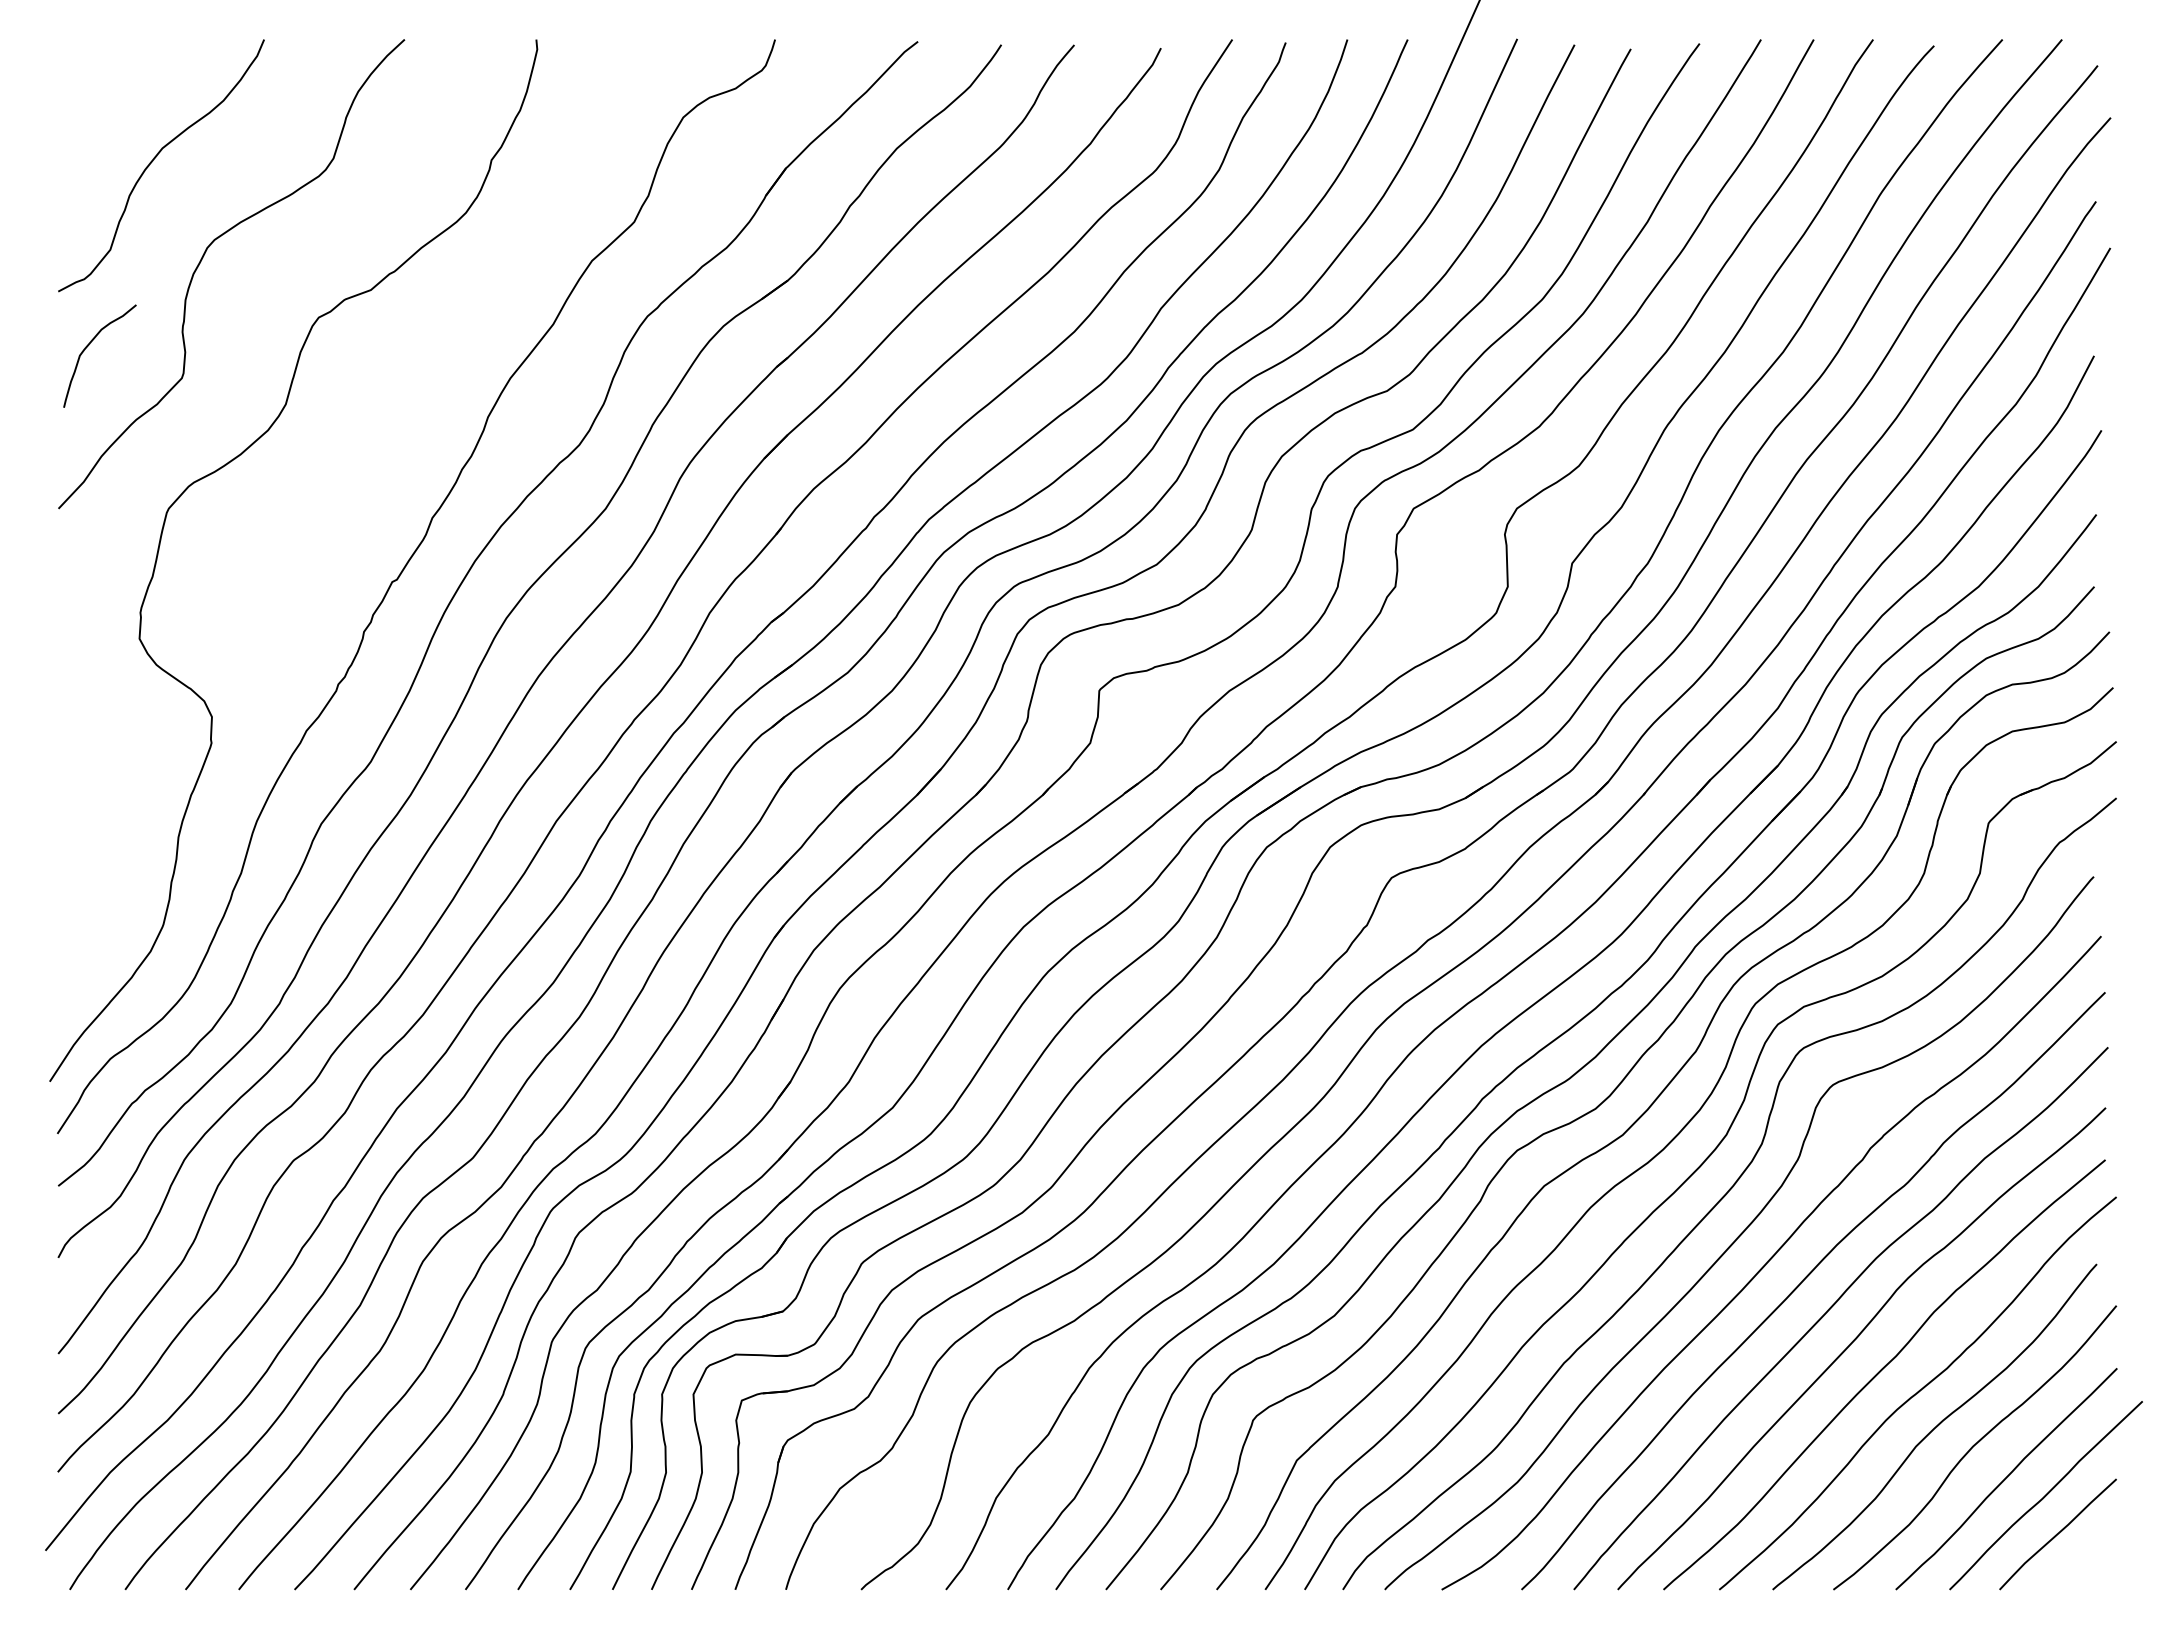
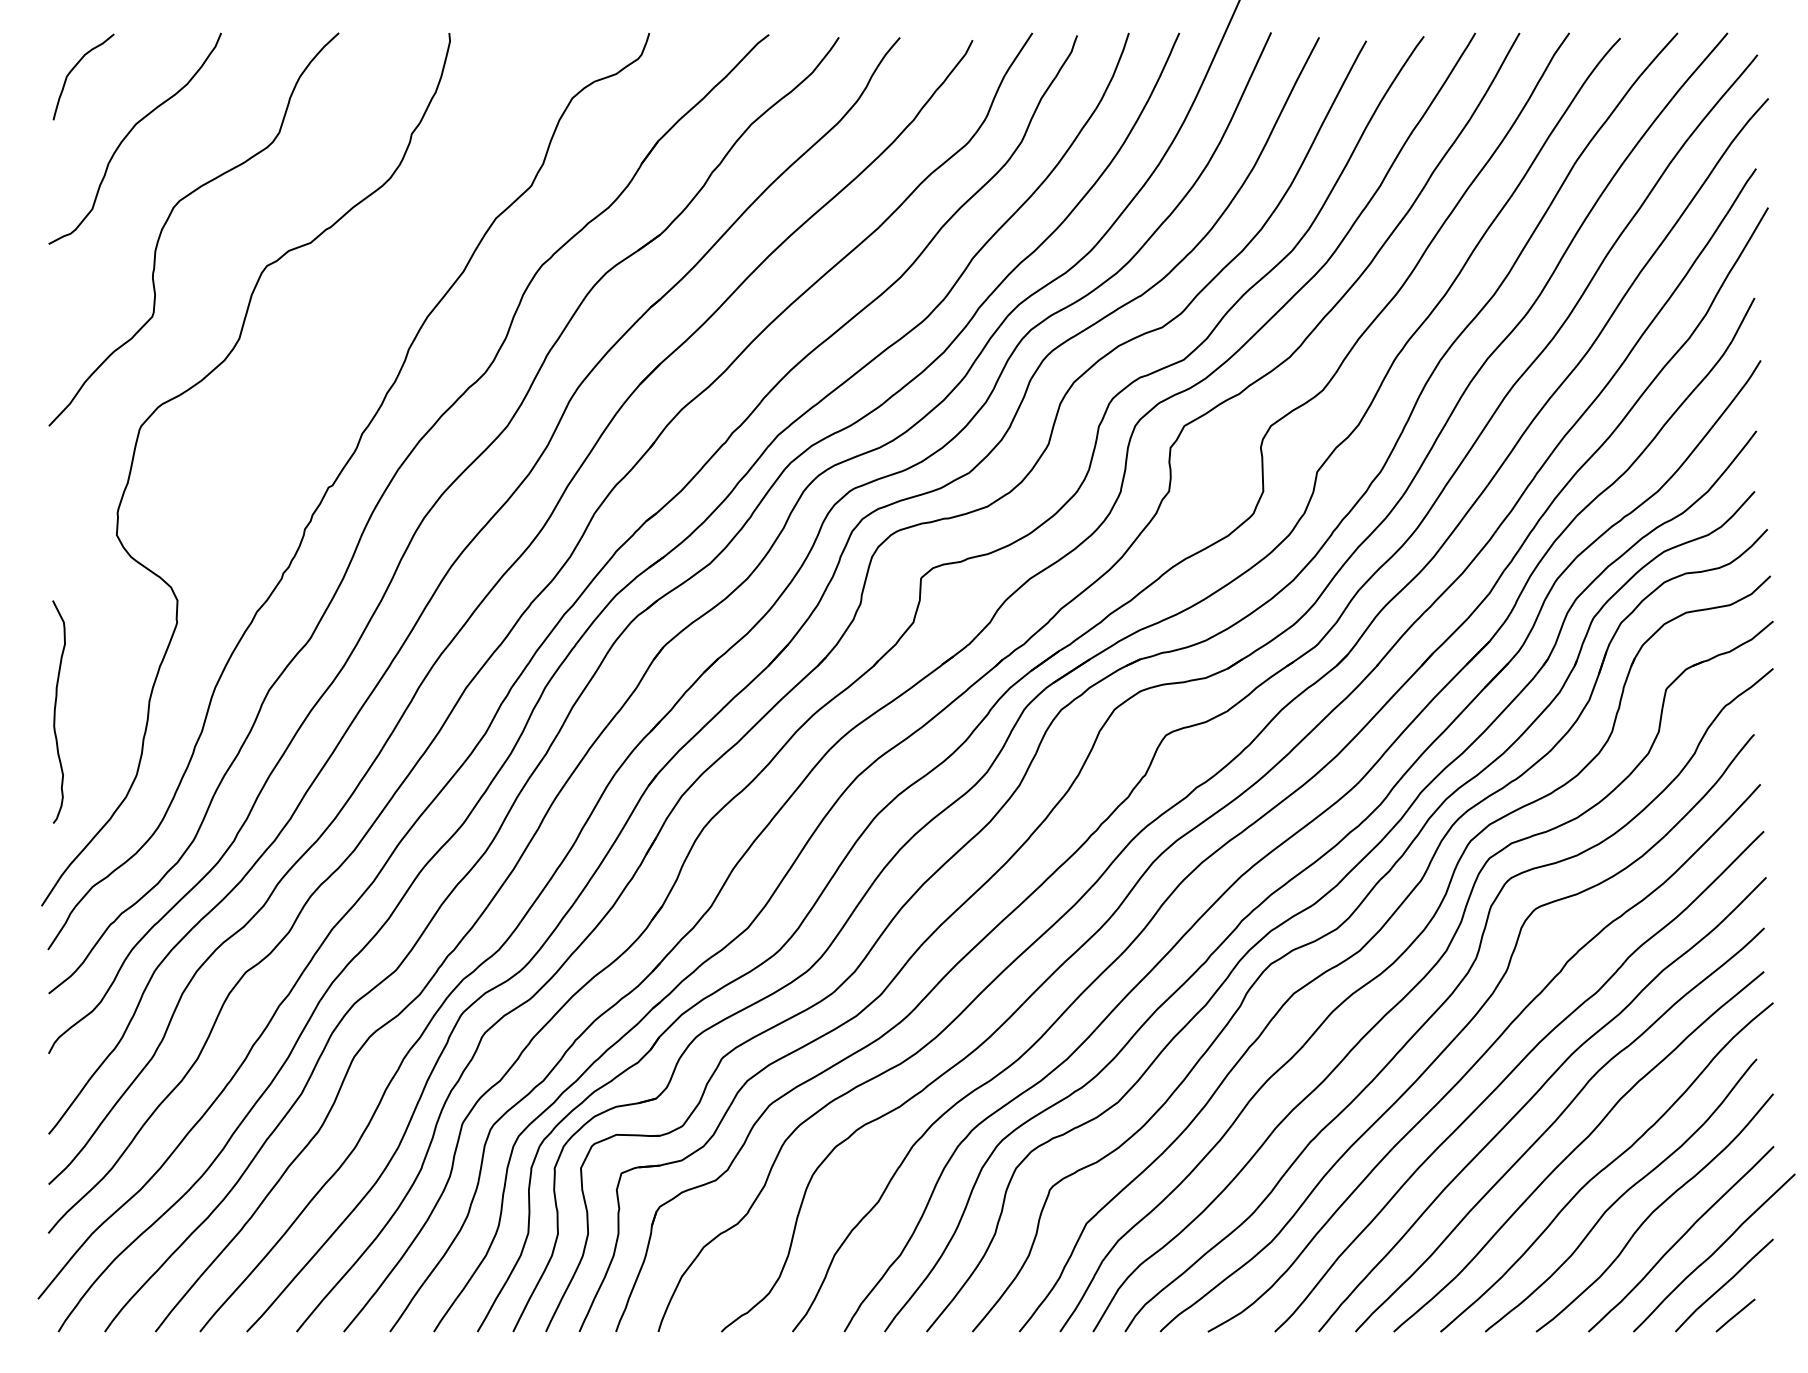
curve: (89, 345) -> (74, 68), moved
curve: (66, 849) -> (55, 711), added
line: (2071, 1570) -> (1735, 1315), added

